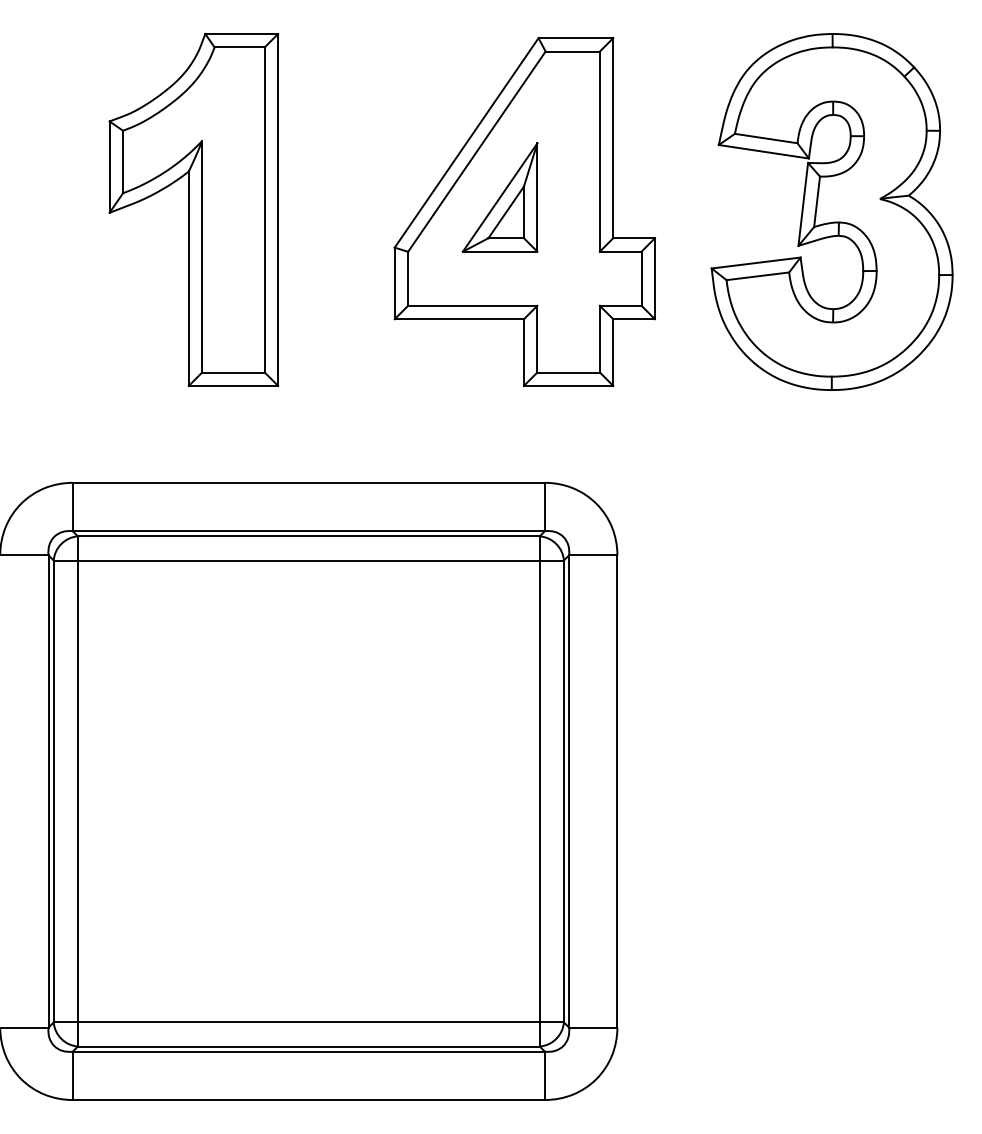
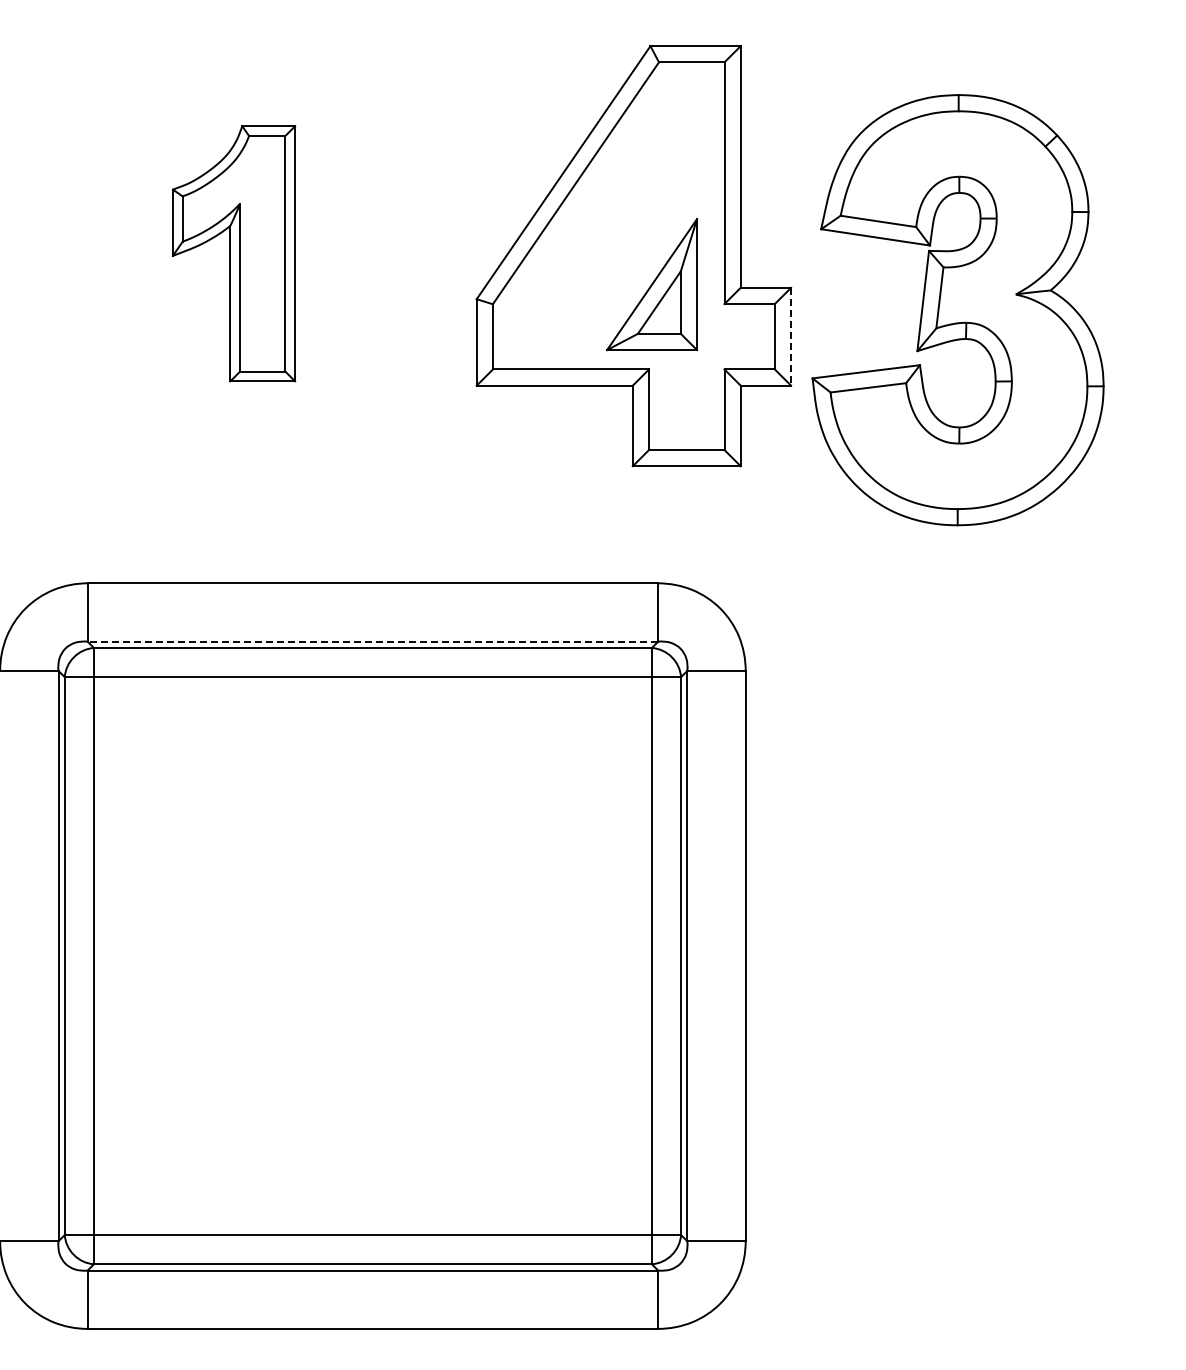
part: (499, 197) -> (651, 284), moved
part: (193, 209) -> (233, 253), size x0.6
part: (831, 212) -> (957, 310), moved
line: (655, 278) -> (791, 336), solid -> dashed
line: (308, 530) -> (372, 641), solid -> dashed

